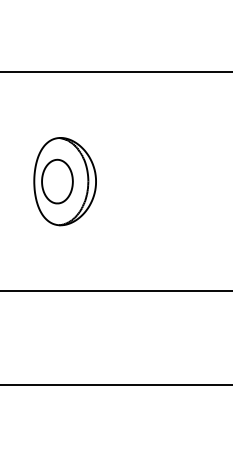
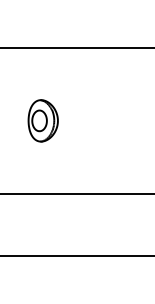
part: (63, 181) -> (42, 120), size x0.71

